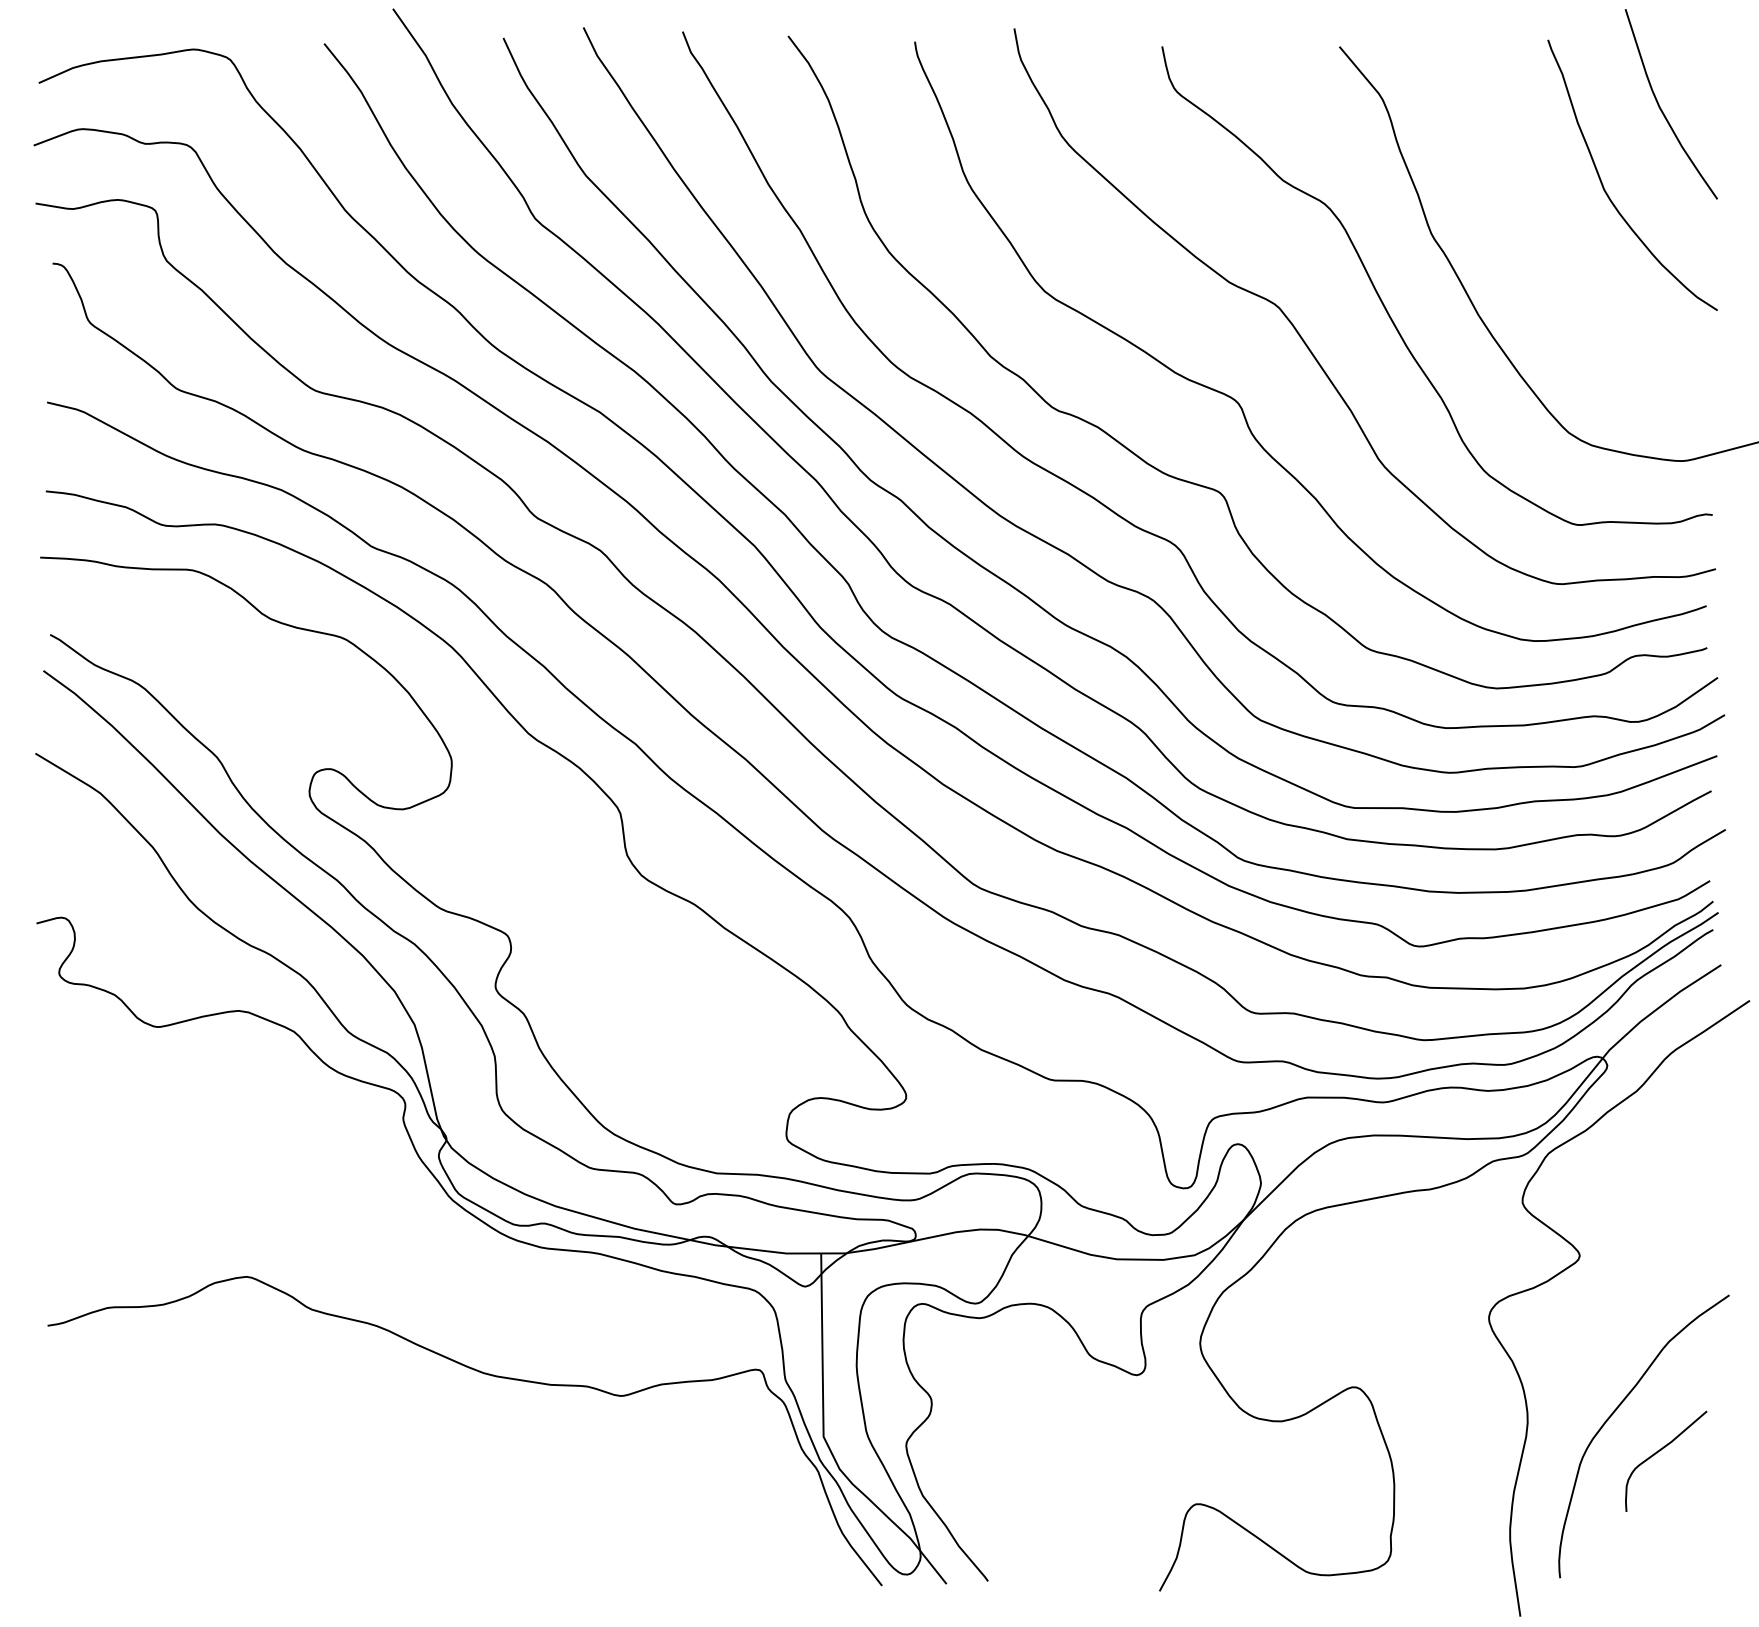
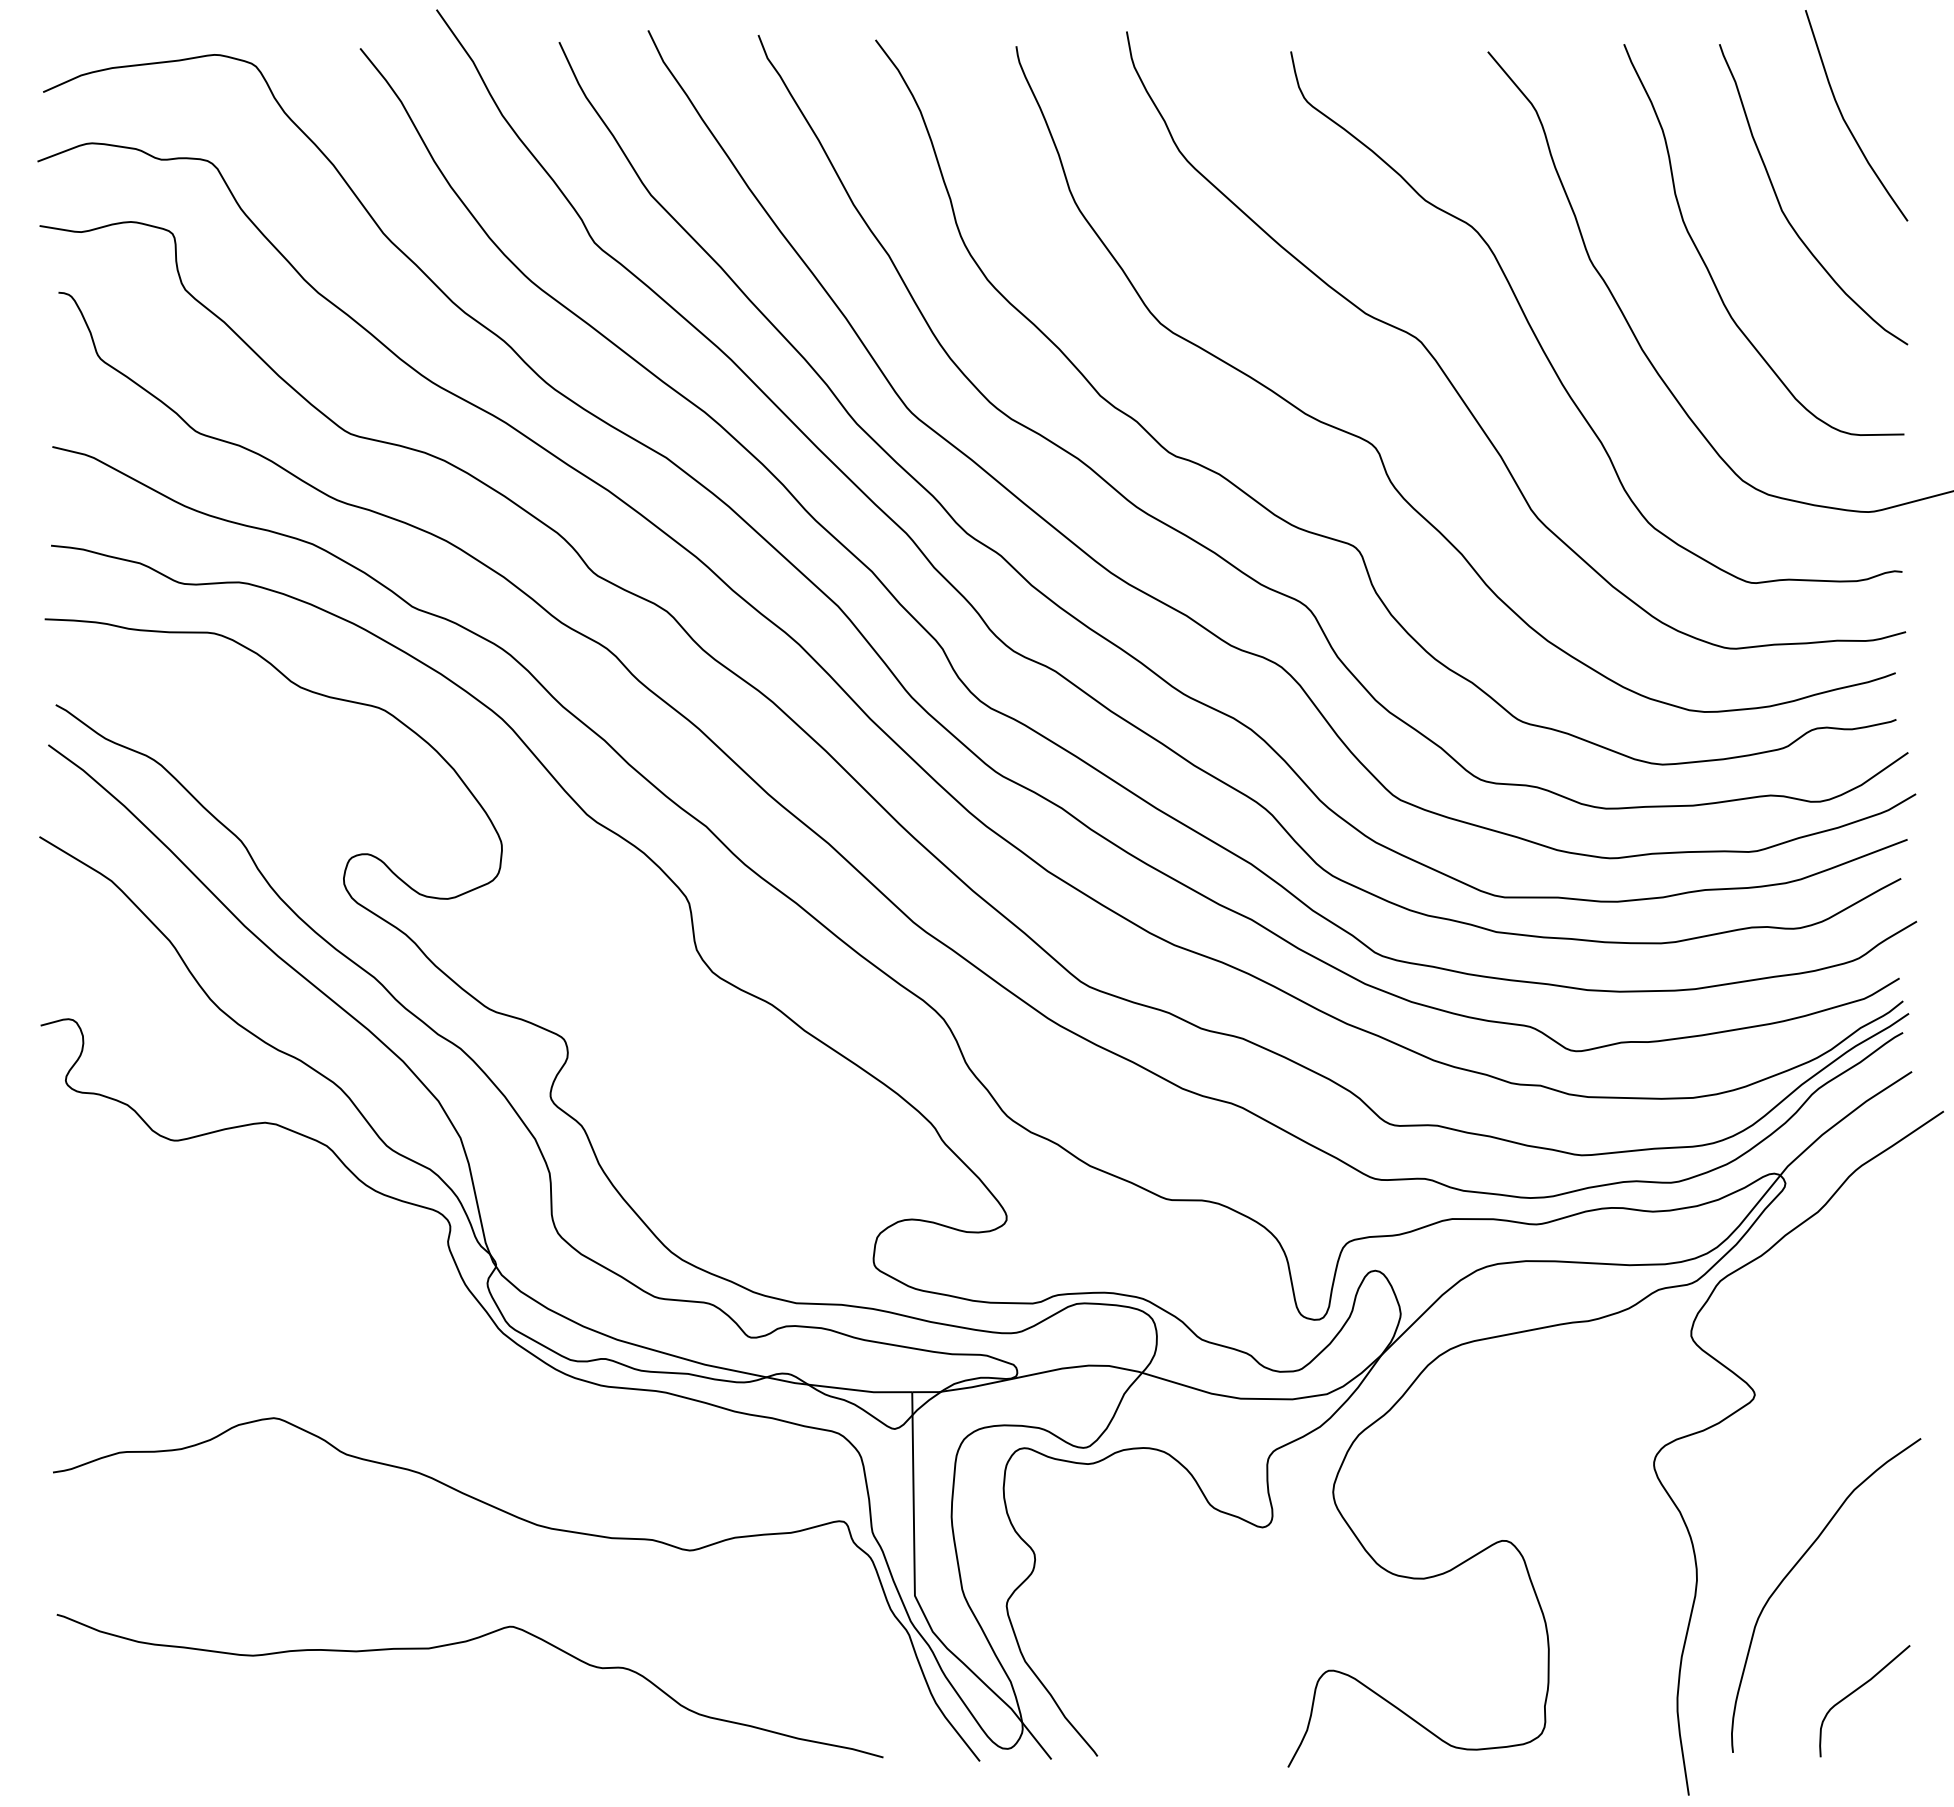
curve: (1537, 240) -> (1707, 266), added
curve: (1659, 1451) -> (1857, 1690), moved
curve: (415, 1479) -> (461, 1643), added

